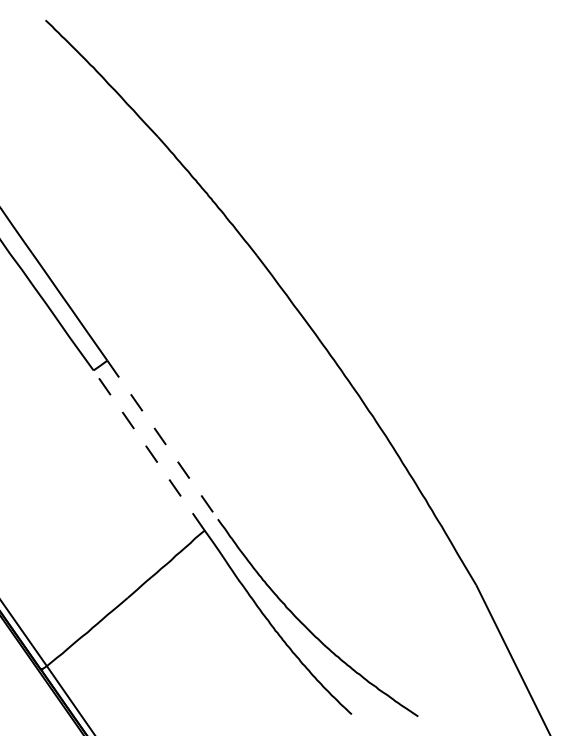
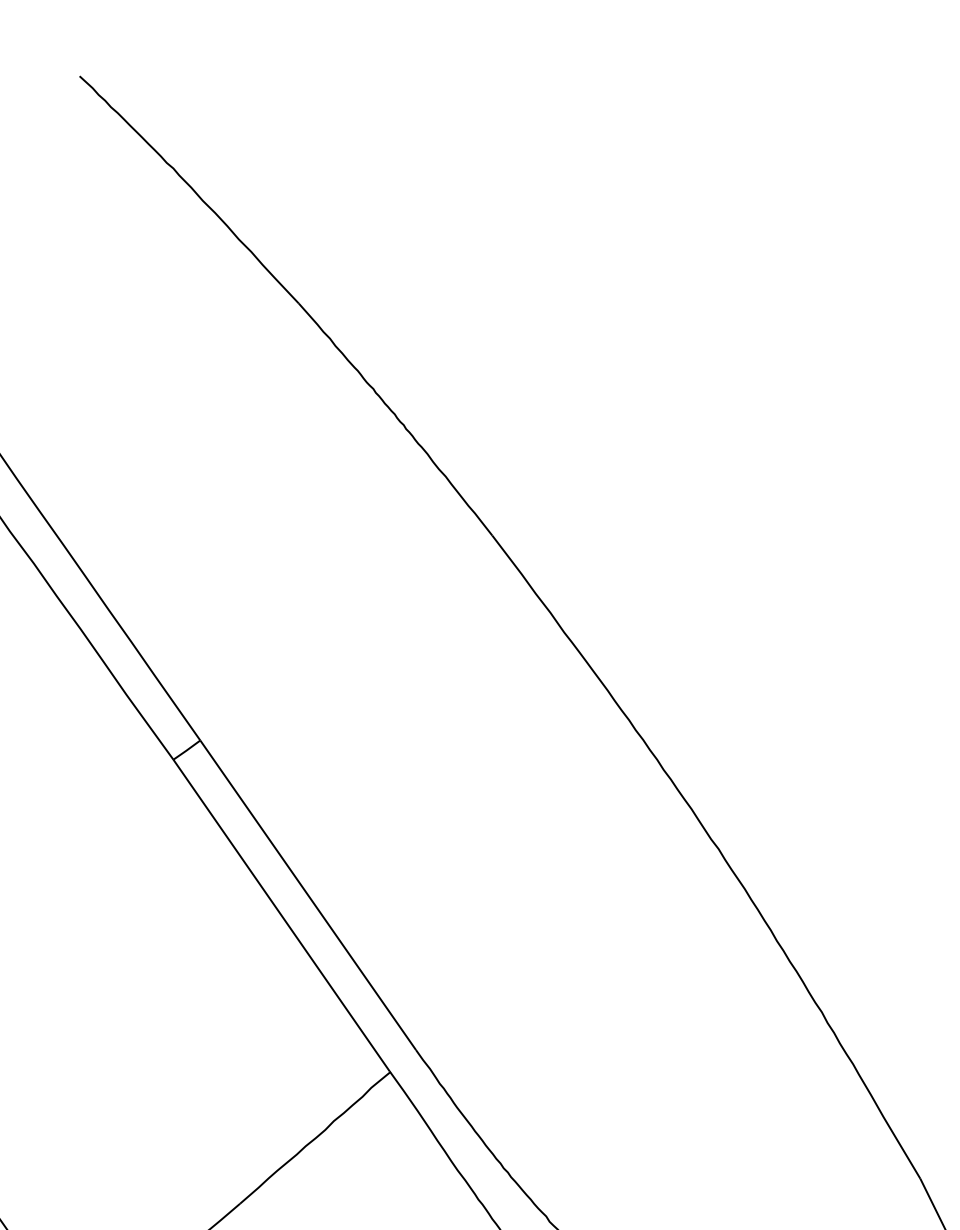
line: (162, 439) -> (307, 894), dashed -> solid
line: (148, 449) -> (280, 913), dashed -> solid

